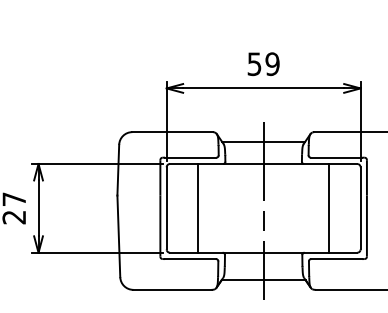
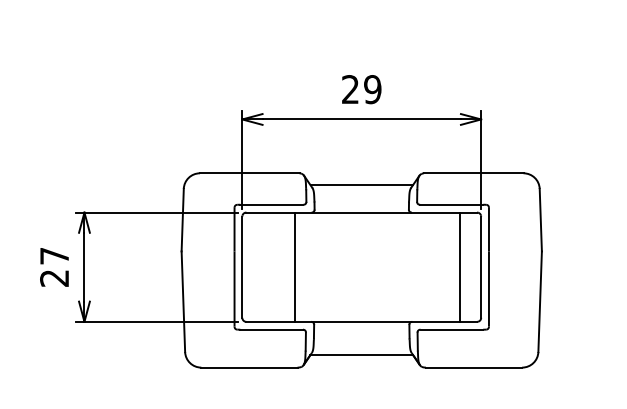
text: (254, 64) -> (350, 89), 59 -> 29
line: (197, 207) -> (294, 266), moved
line: (329, 207) -> (459, 266), moved
line: (263, 211) -> (361, 270), removed

